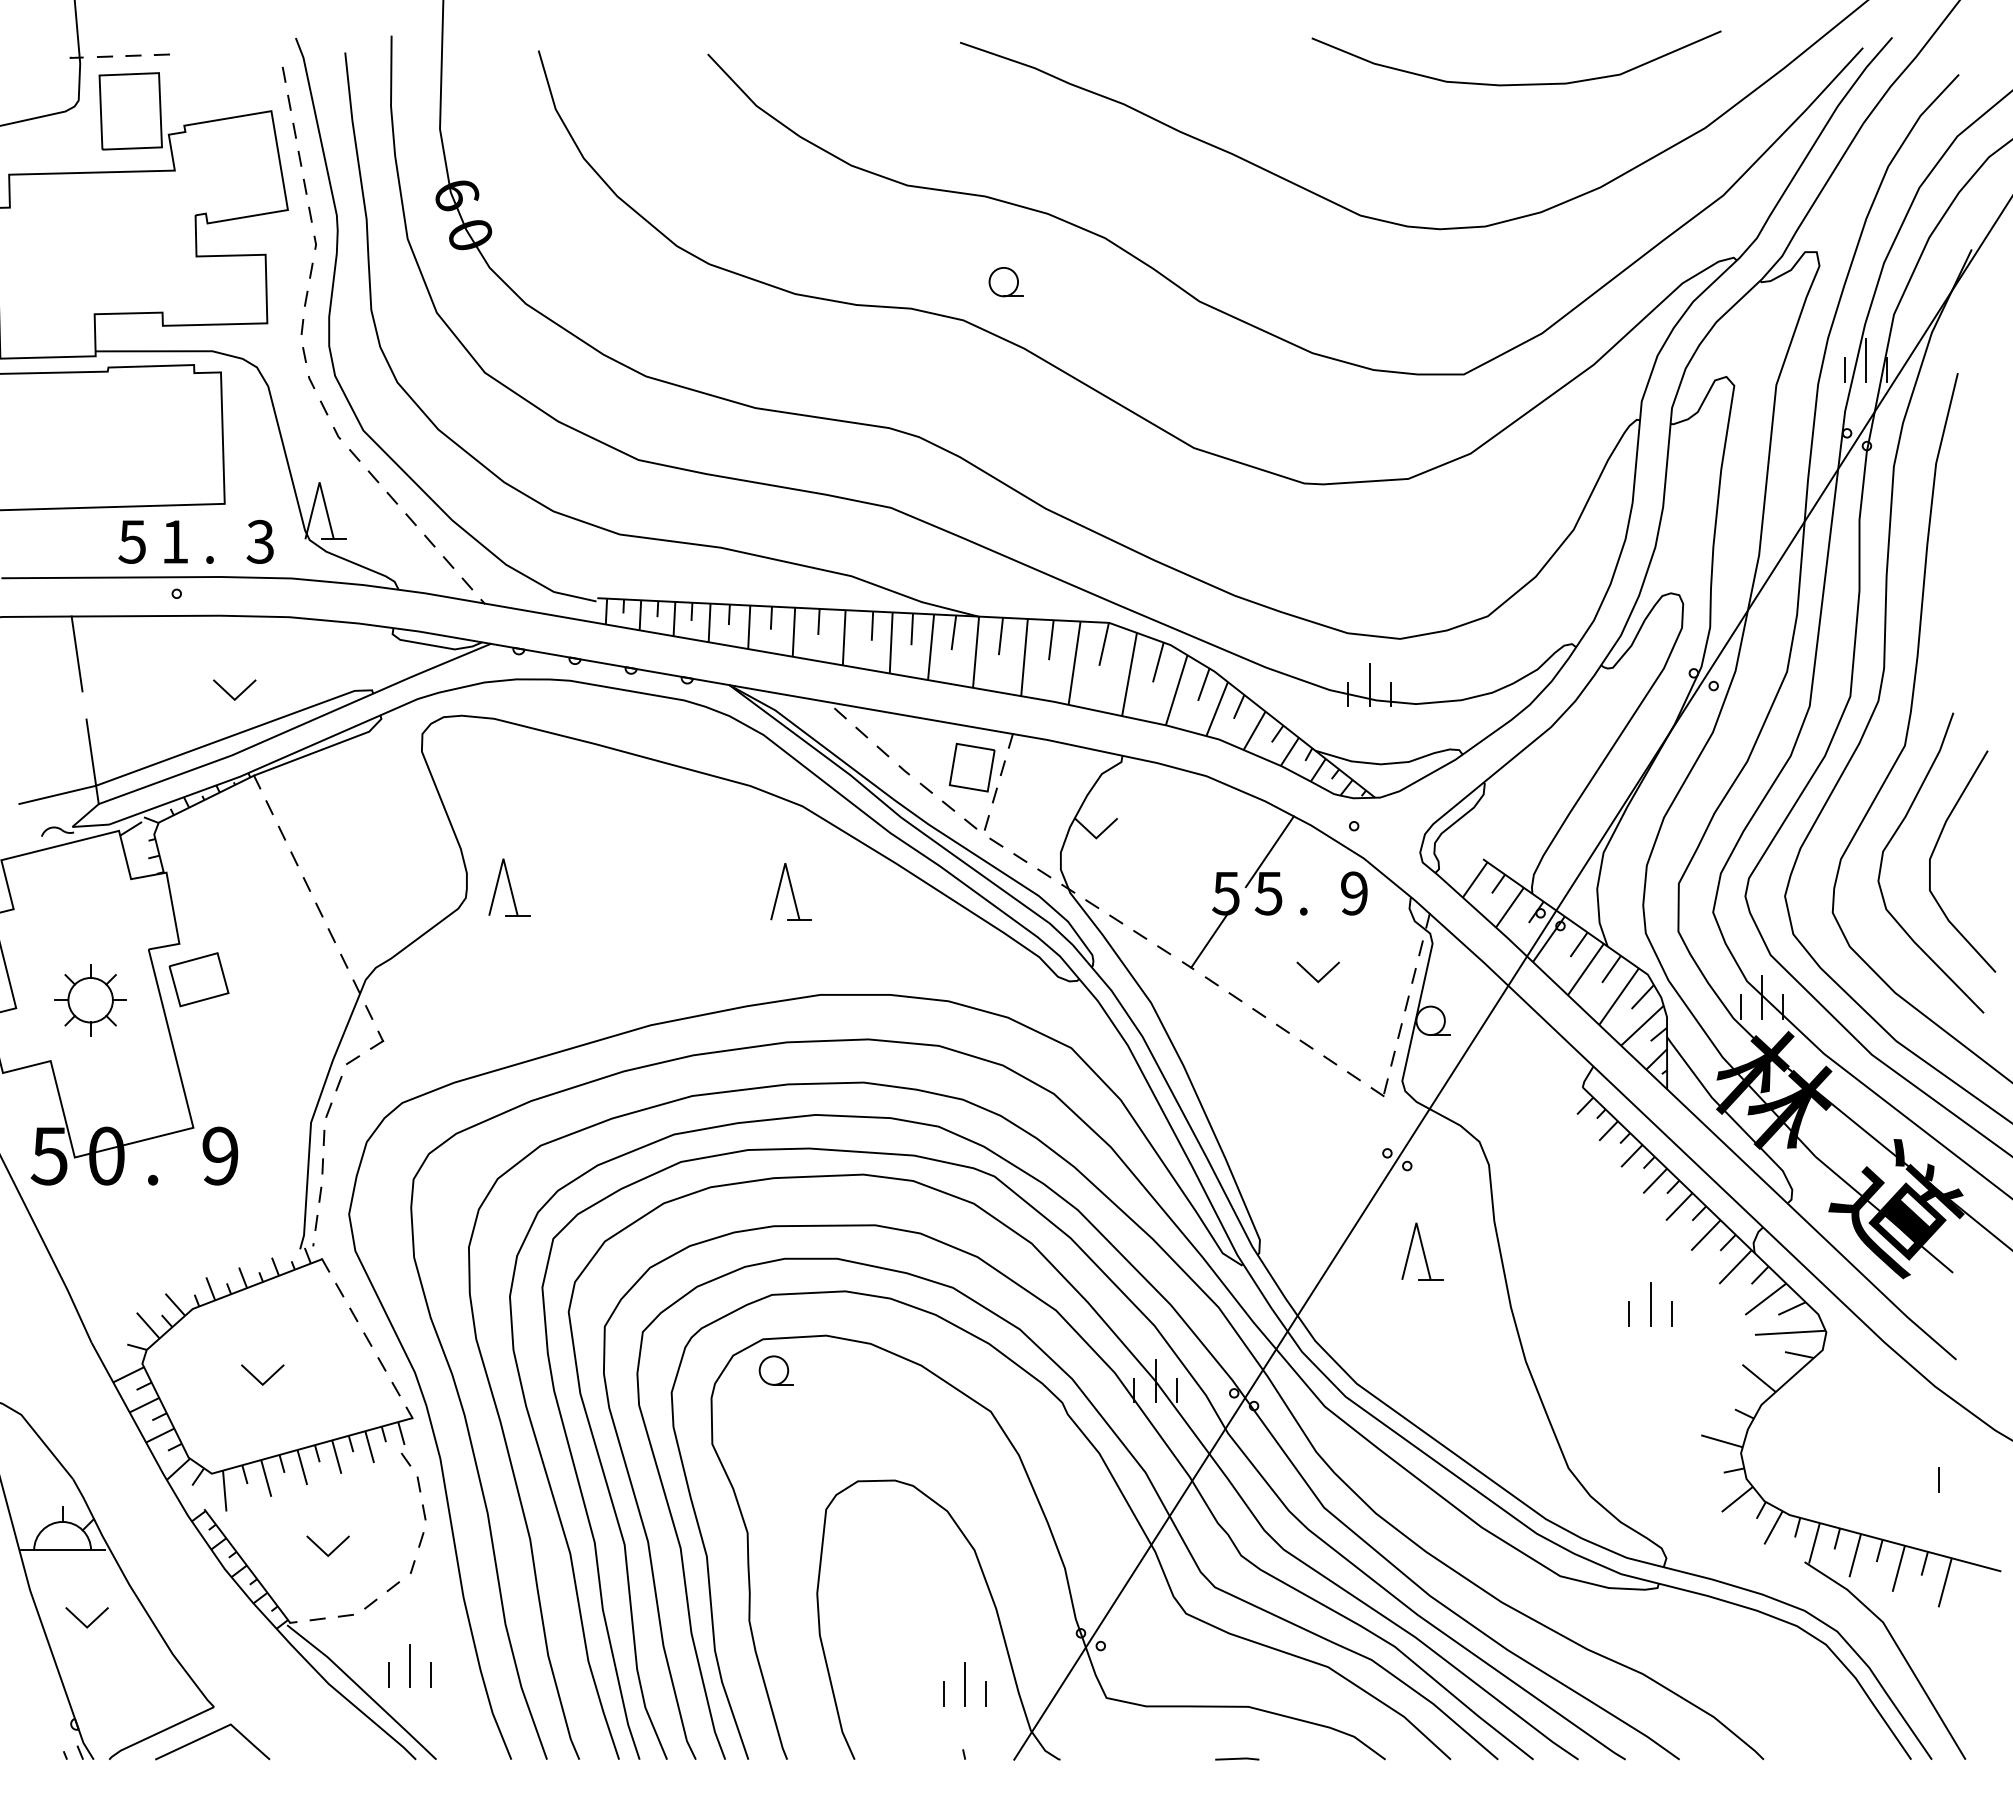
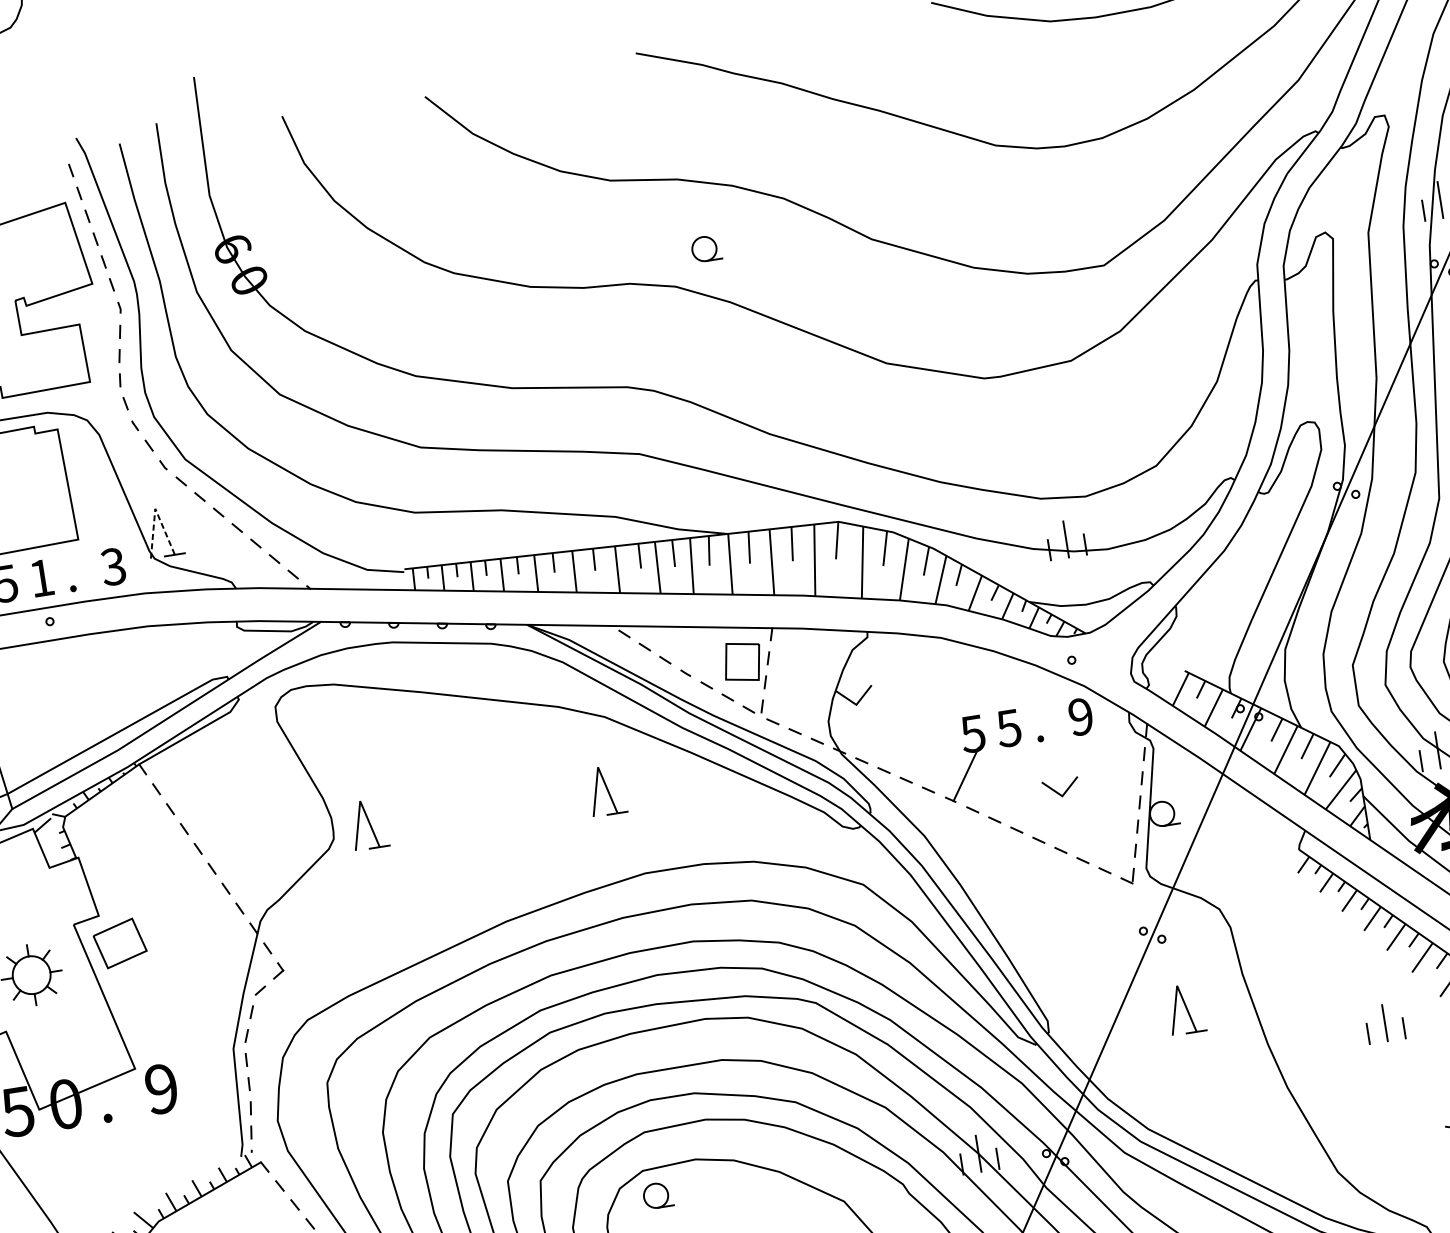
line: (319, 482) -> (155, 508), solid -> dashed
line: (229, 693) -> (107, 698), removed
line: (1269, 851) -> (1003, 692), removed

